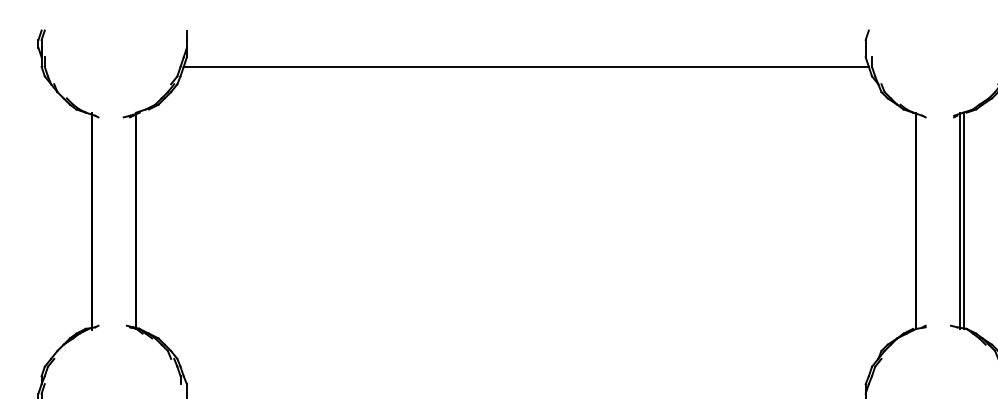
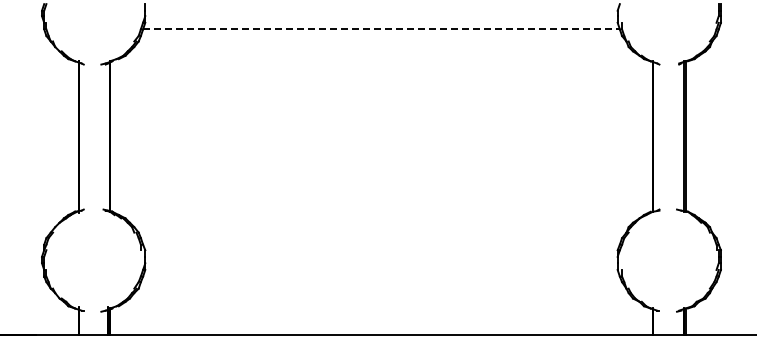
line: (526, 66) -> (381, 29), solid -> dashed

